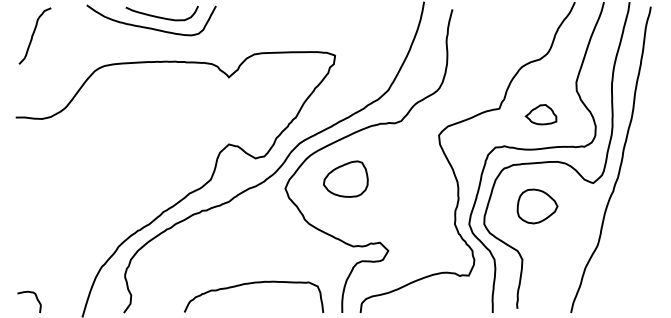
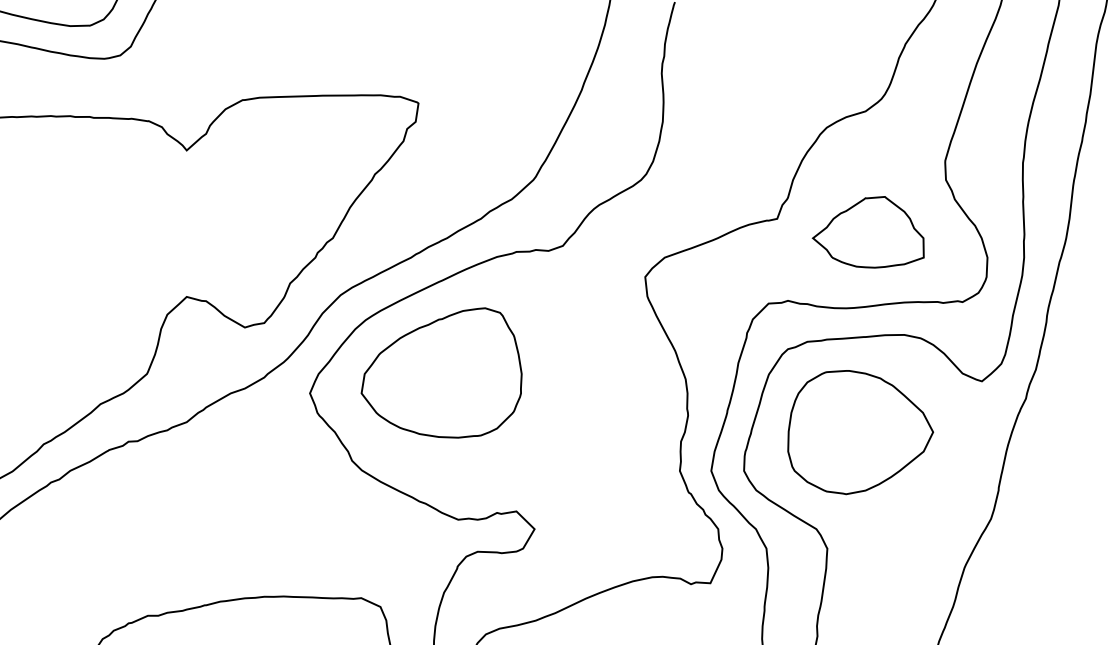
part: (540, 114) -> (866, 231), size x1.67
part: (345, 178) -> (441, 371), size x1.67
part: (537, 206) -> (860, 432), size x1.67

